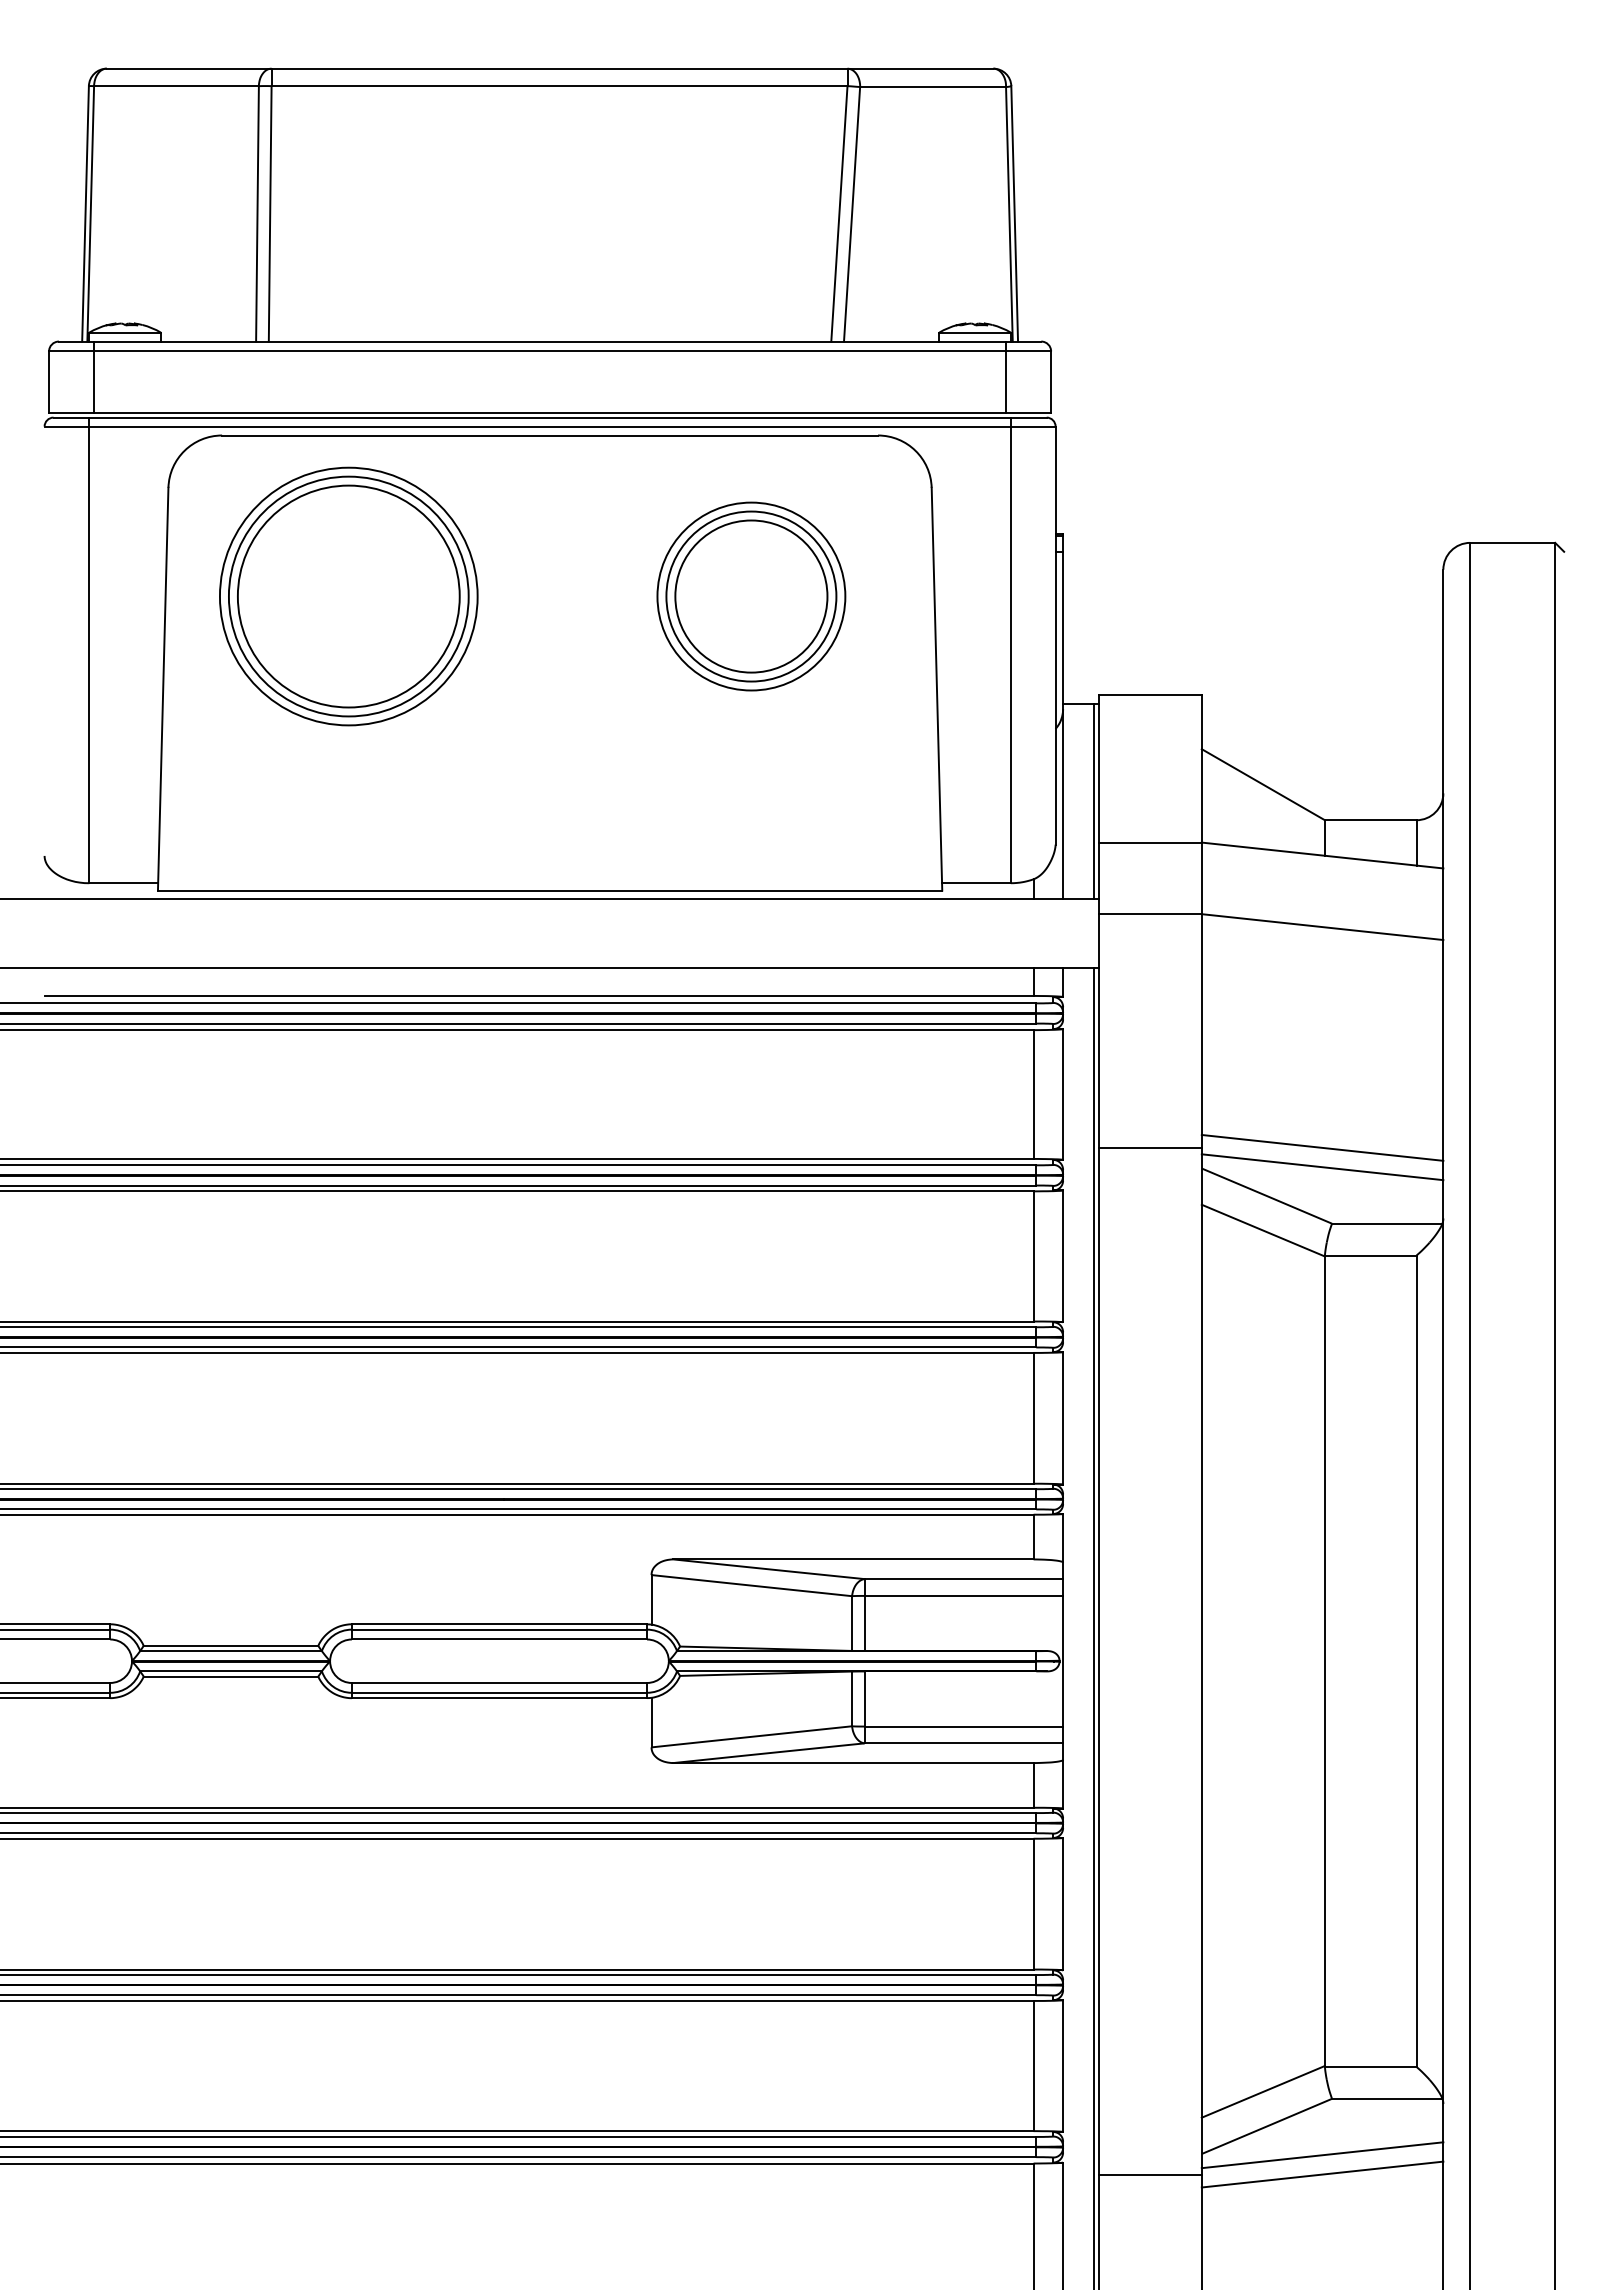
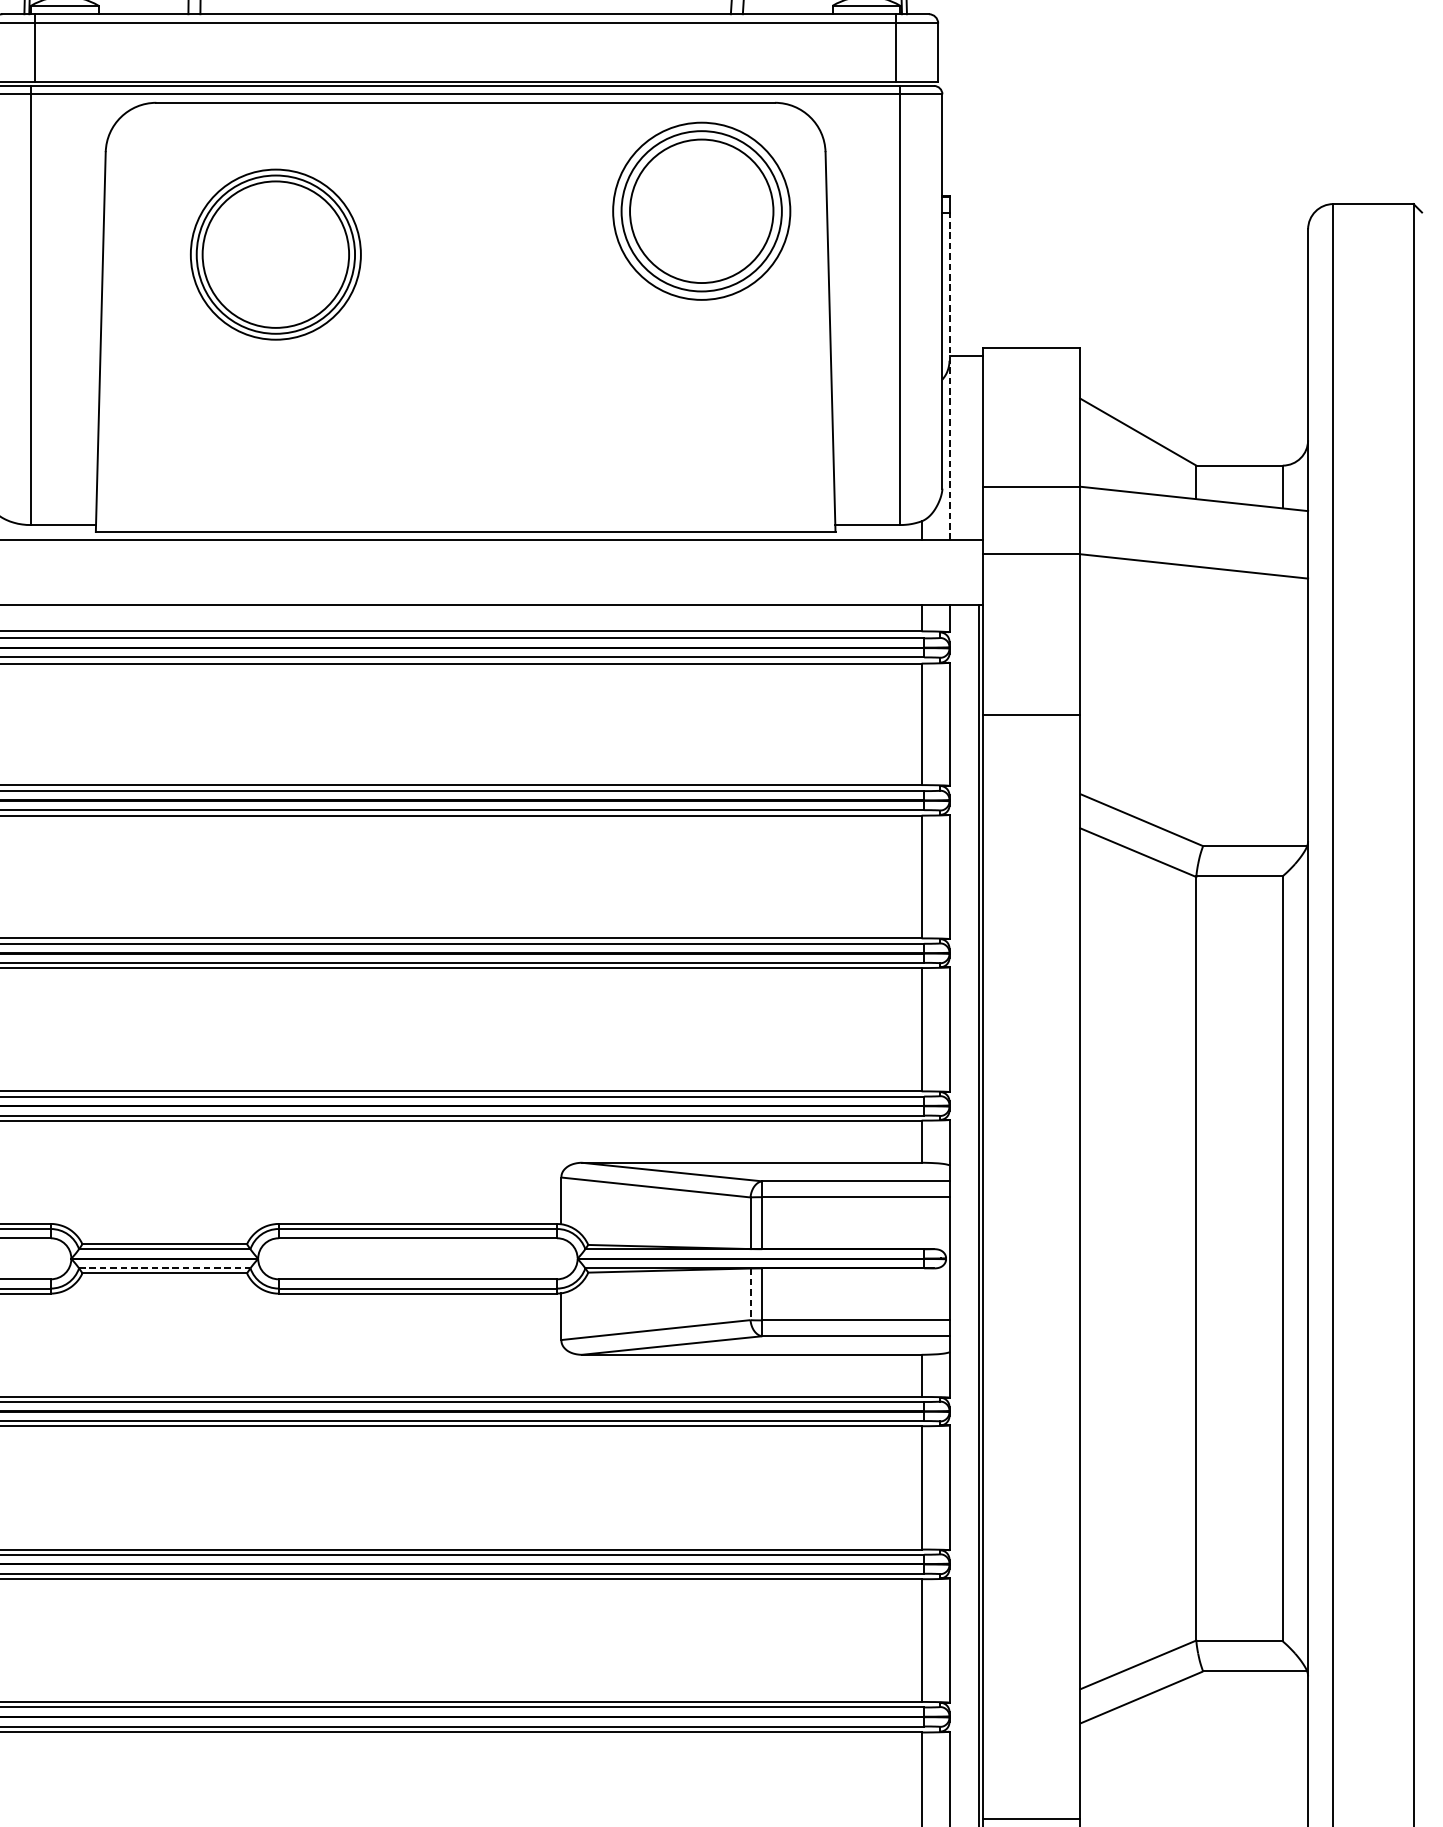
part: (348, 596) -> (275, 254), size x0.7
part: (751, 596) -> (701, 211), moved
line: (1063, 725) -> (949, 376), solid -> dashed
line: (1094, 800) -> (979, 447), removed
line: (1149, 1147) -> (1030, 714), moved
line: (1322, 1147) -> (1194, 774), removed
line: (1322, 1167) -> (1194, 793), removed
line: (231, 1671) -> (165, 1268), solid -> dashed
line: (852, 1699) -> (750, 1294), solid -> dashed
line: (1322, 2155) -> (1194, 1724), removed
line: (1149, 2174) -> (1030, 1819), moved
line: (1322, 2174) -> (1194, 1742), removed

